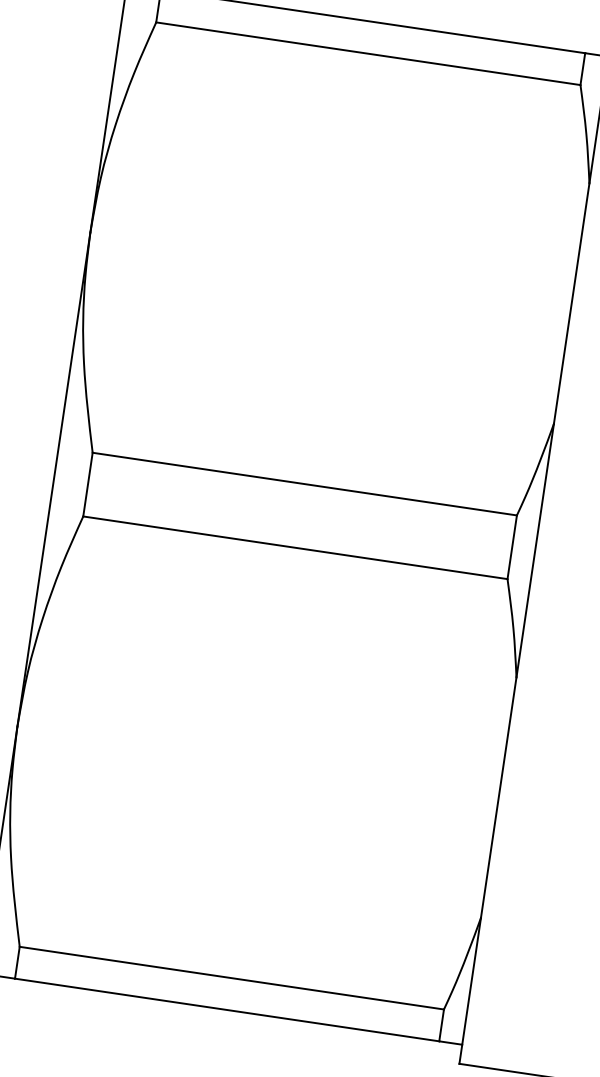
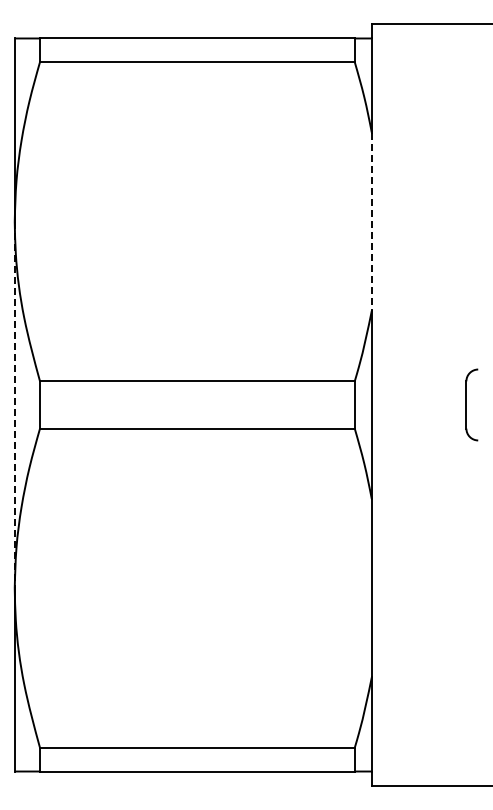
line: (571, 304) -> (371, 222), solid -> dashed
line: (53, 480) -> (14, 405), solid -> dashed

